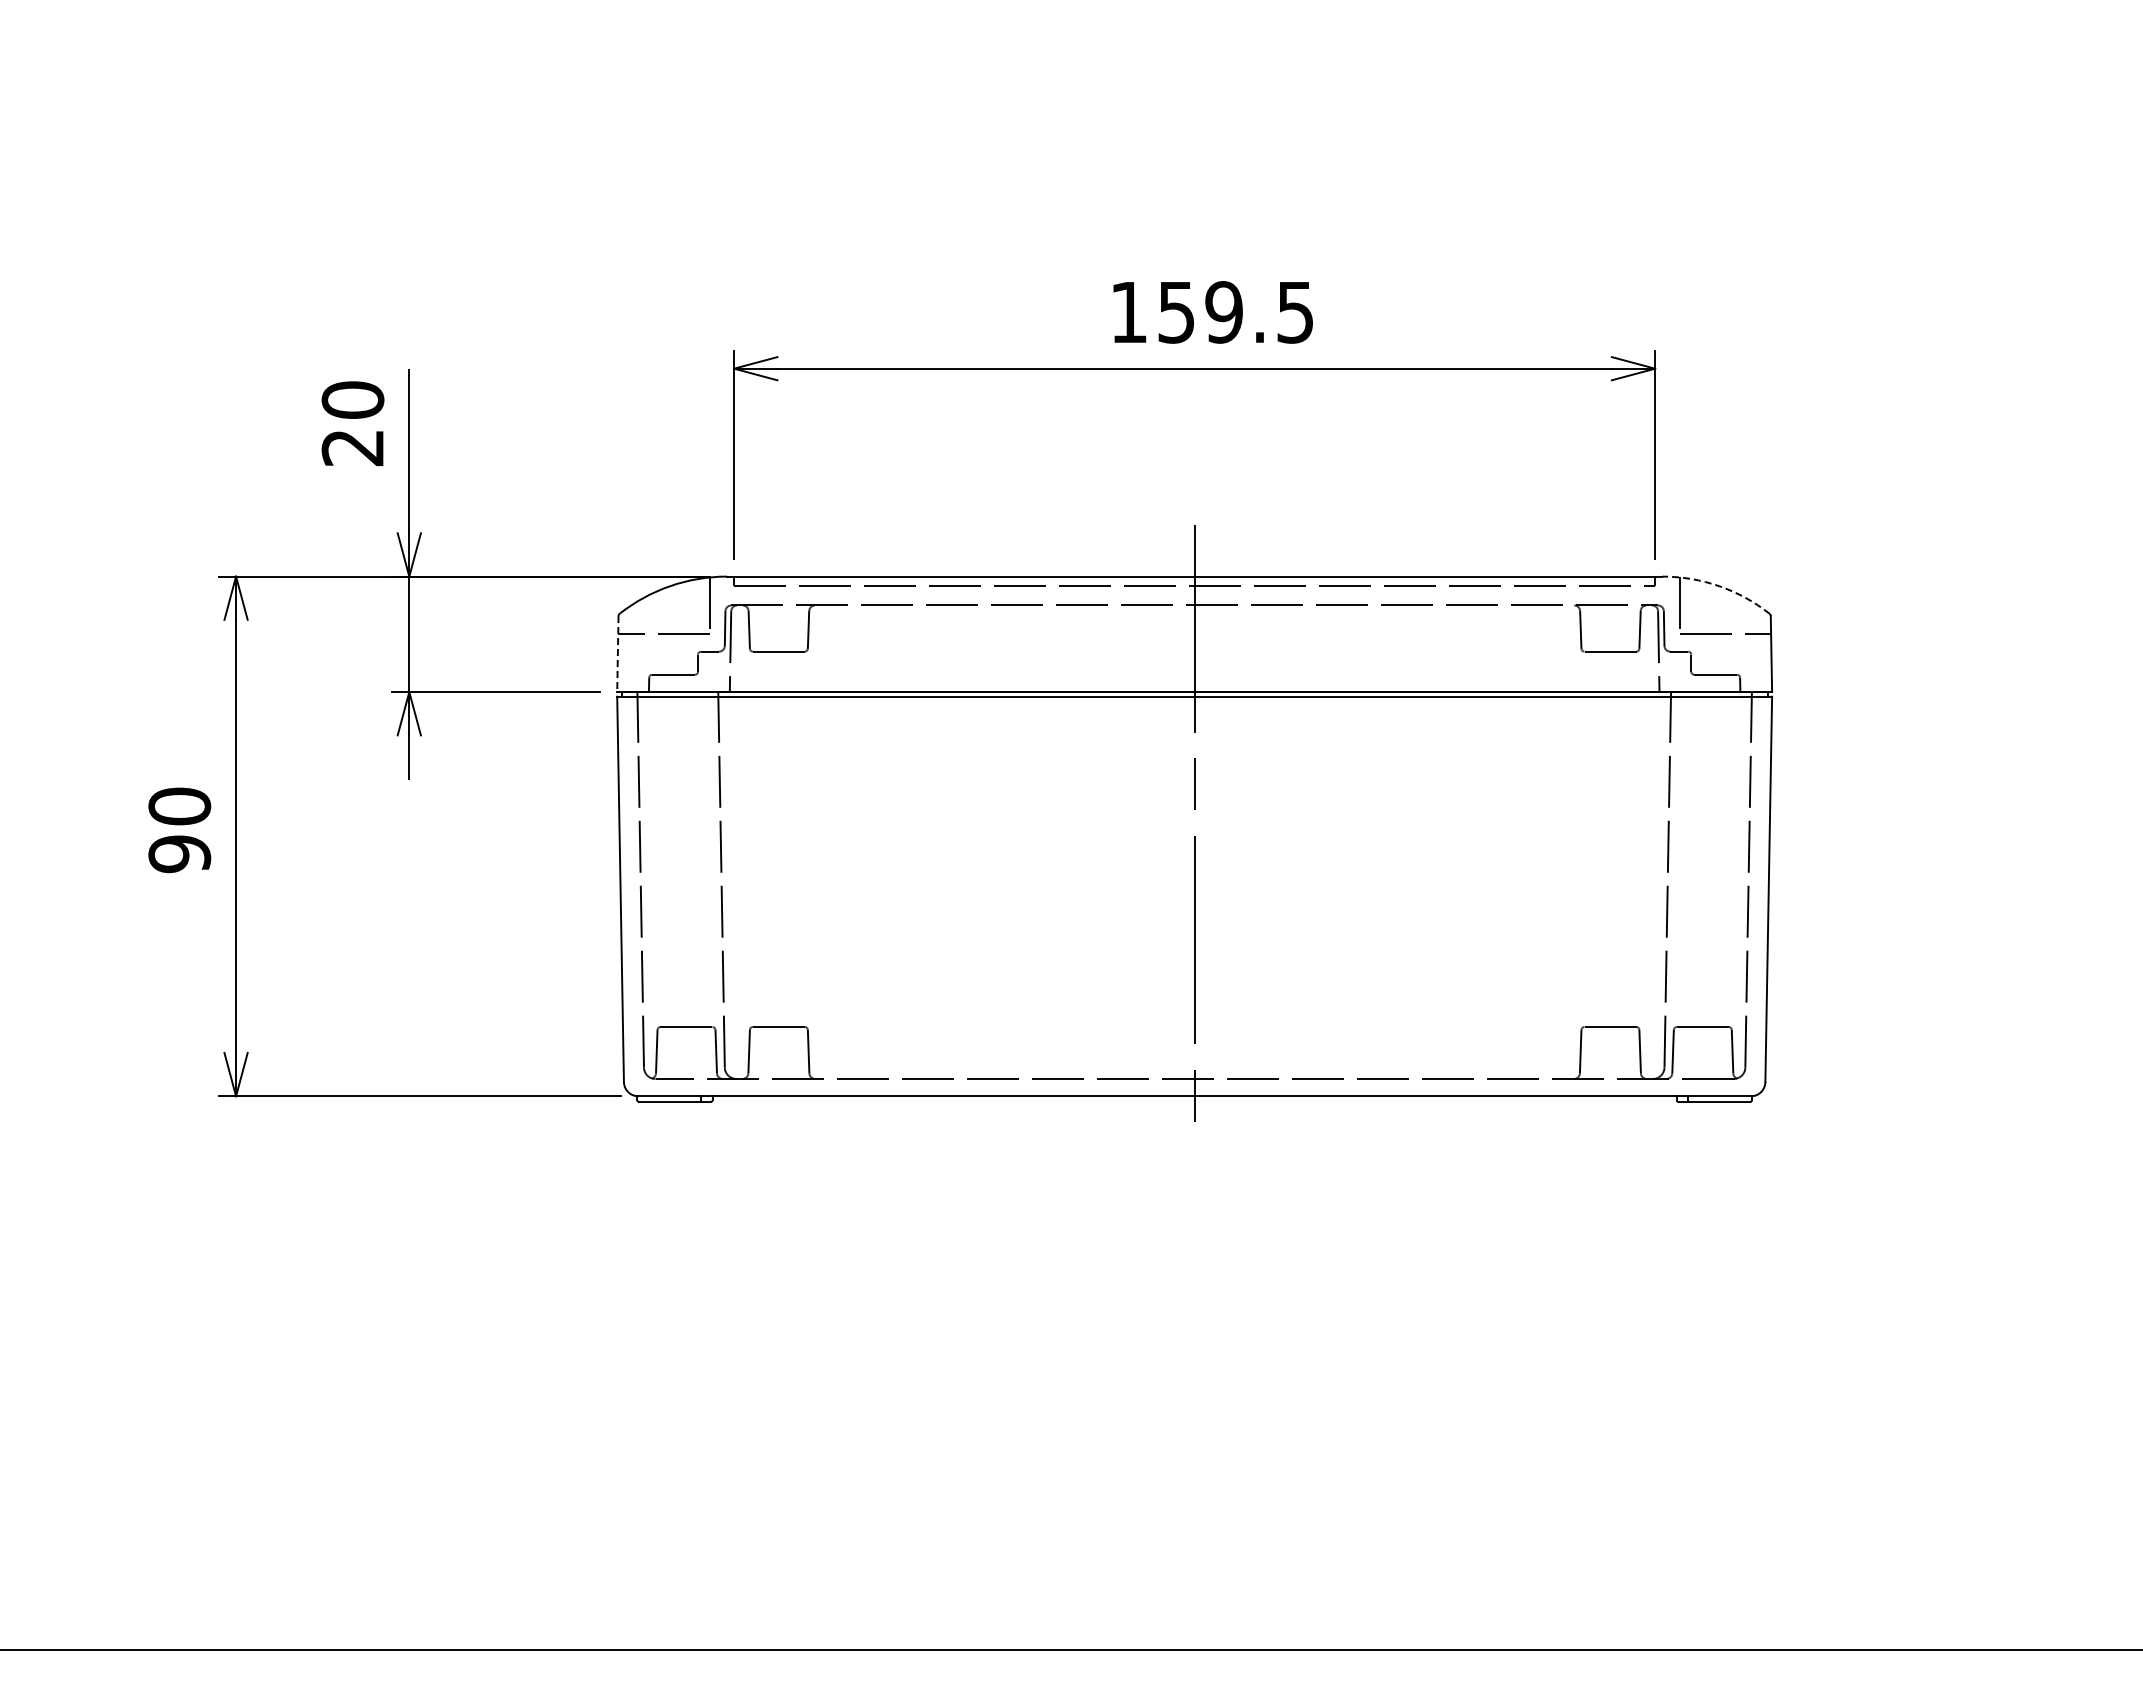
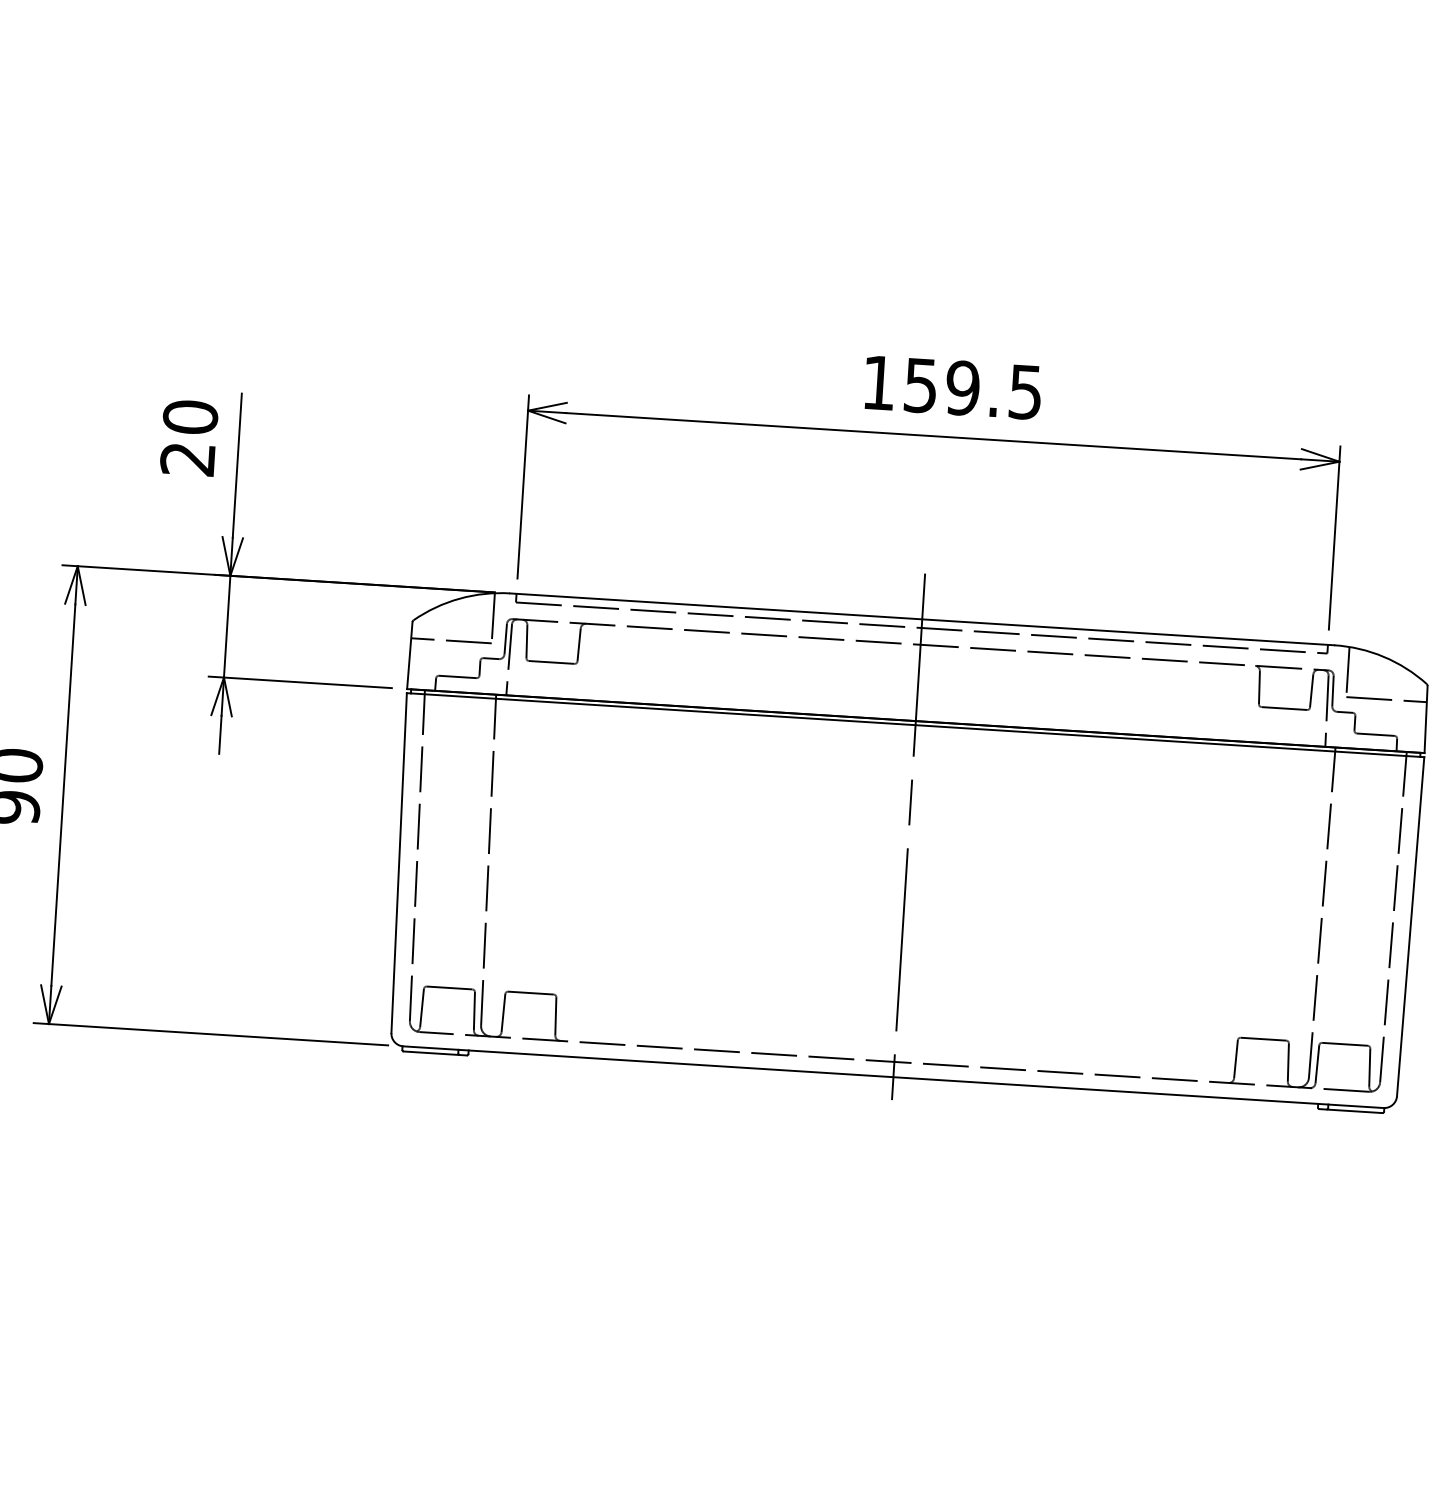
arc: (1719, 586) -> (1384, 657), dashed -> solid
line: (617, 654) -> (409, 655), dashed -> solid

